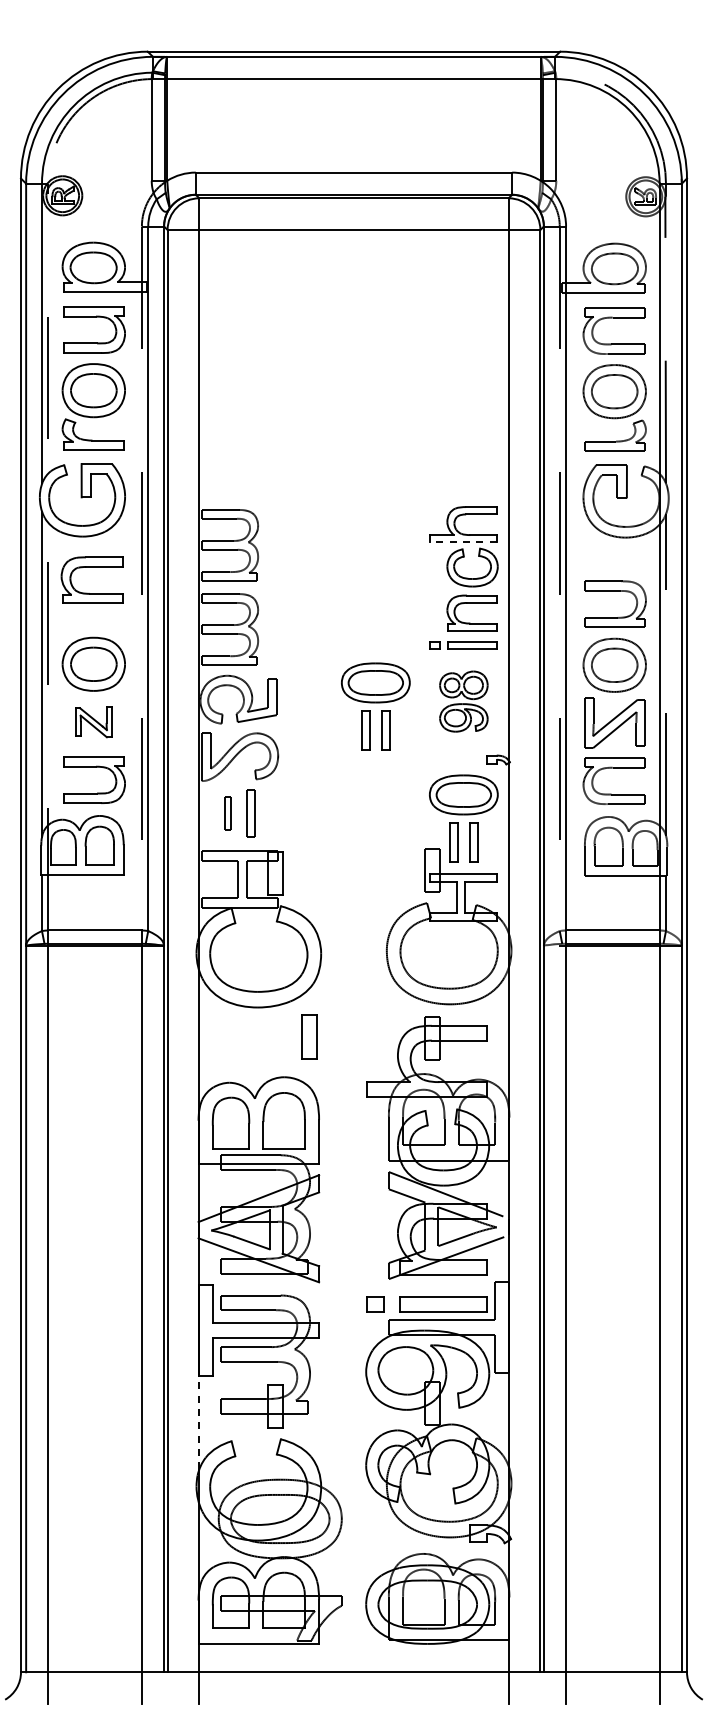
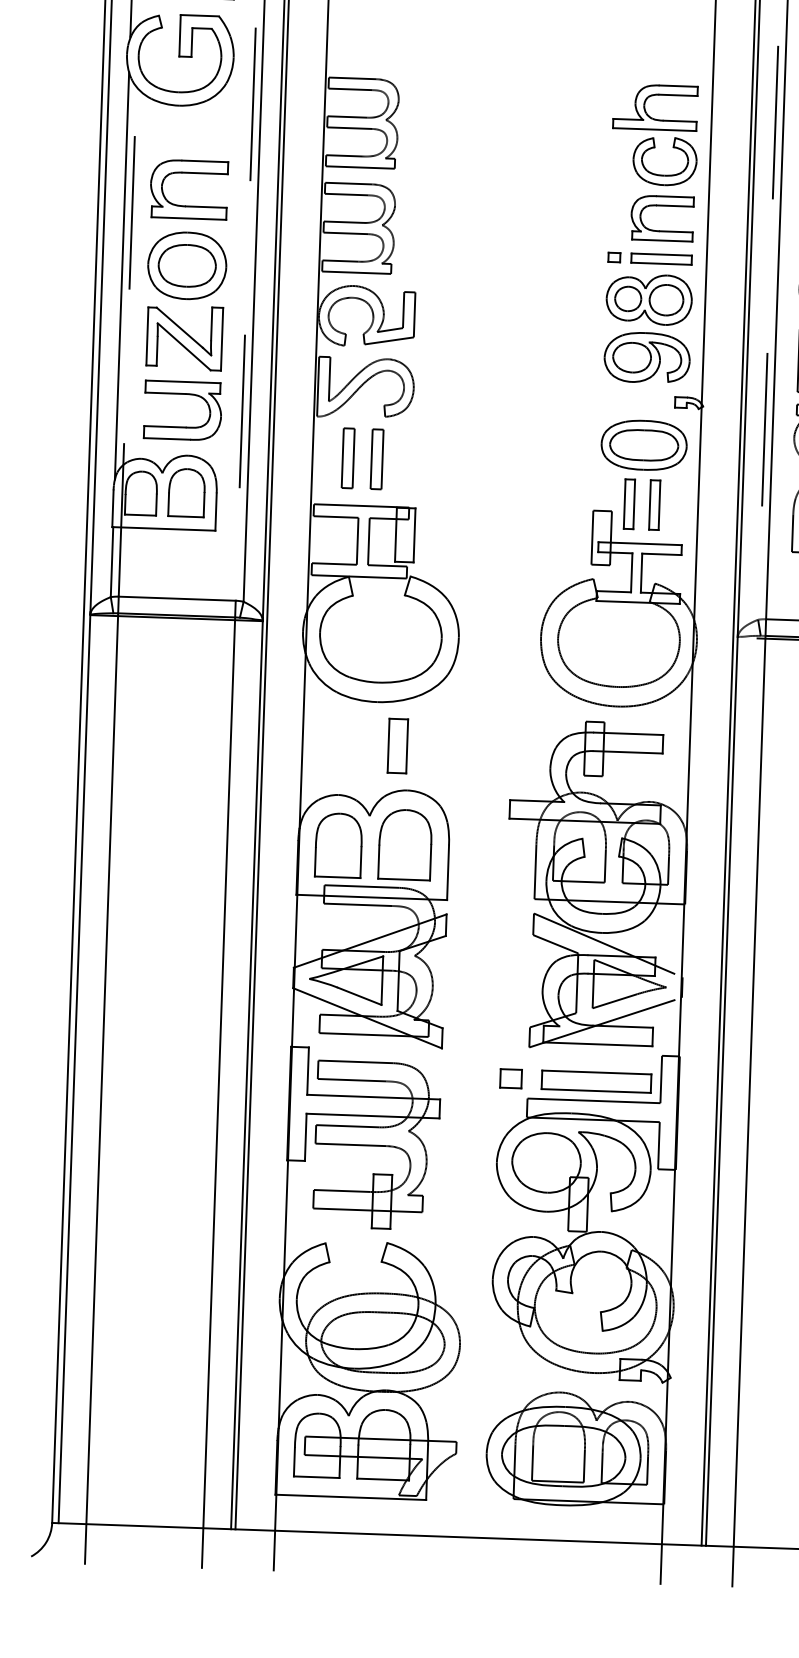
line: (462, 542) -> (653, 129), dashed -> solid
part: (91, 567) -> (188, 173), moved
part: (463, 701) -> (647, 328), size x1.43
part: (375, 706) -> (537, 330), removed
part: (93, 722) -> (184, 338), size x1.67
part: (227, 813) -> (347, 458), size x1.43
part: (309, 1036) -> (397, 745), moved
line: (199, 1422) -> (286, 1218), dashed -> solid

